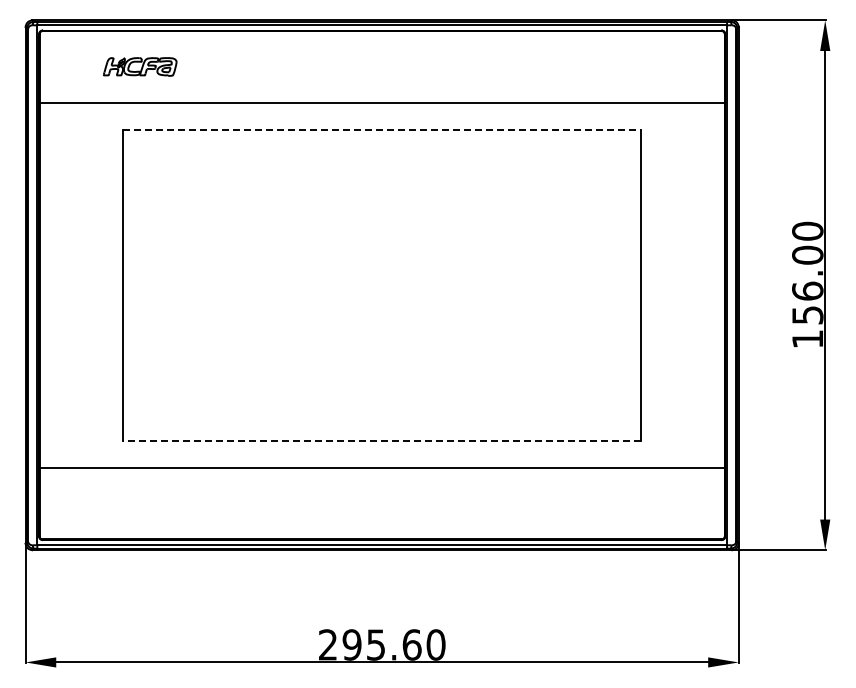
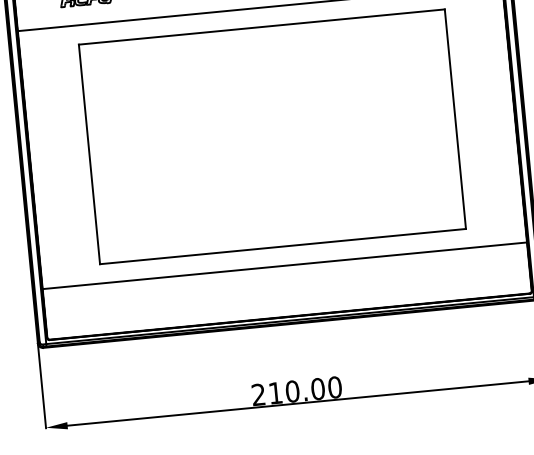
line: (382, 130) -> (262, 27), dashed -> solid
line: (382, 440) -> (283, 246), dashed -> solid
text: (381, 644) -> (296, 390), 295.60 -> 210.00

